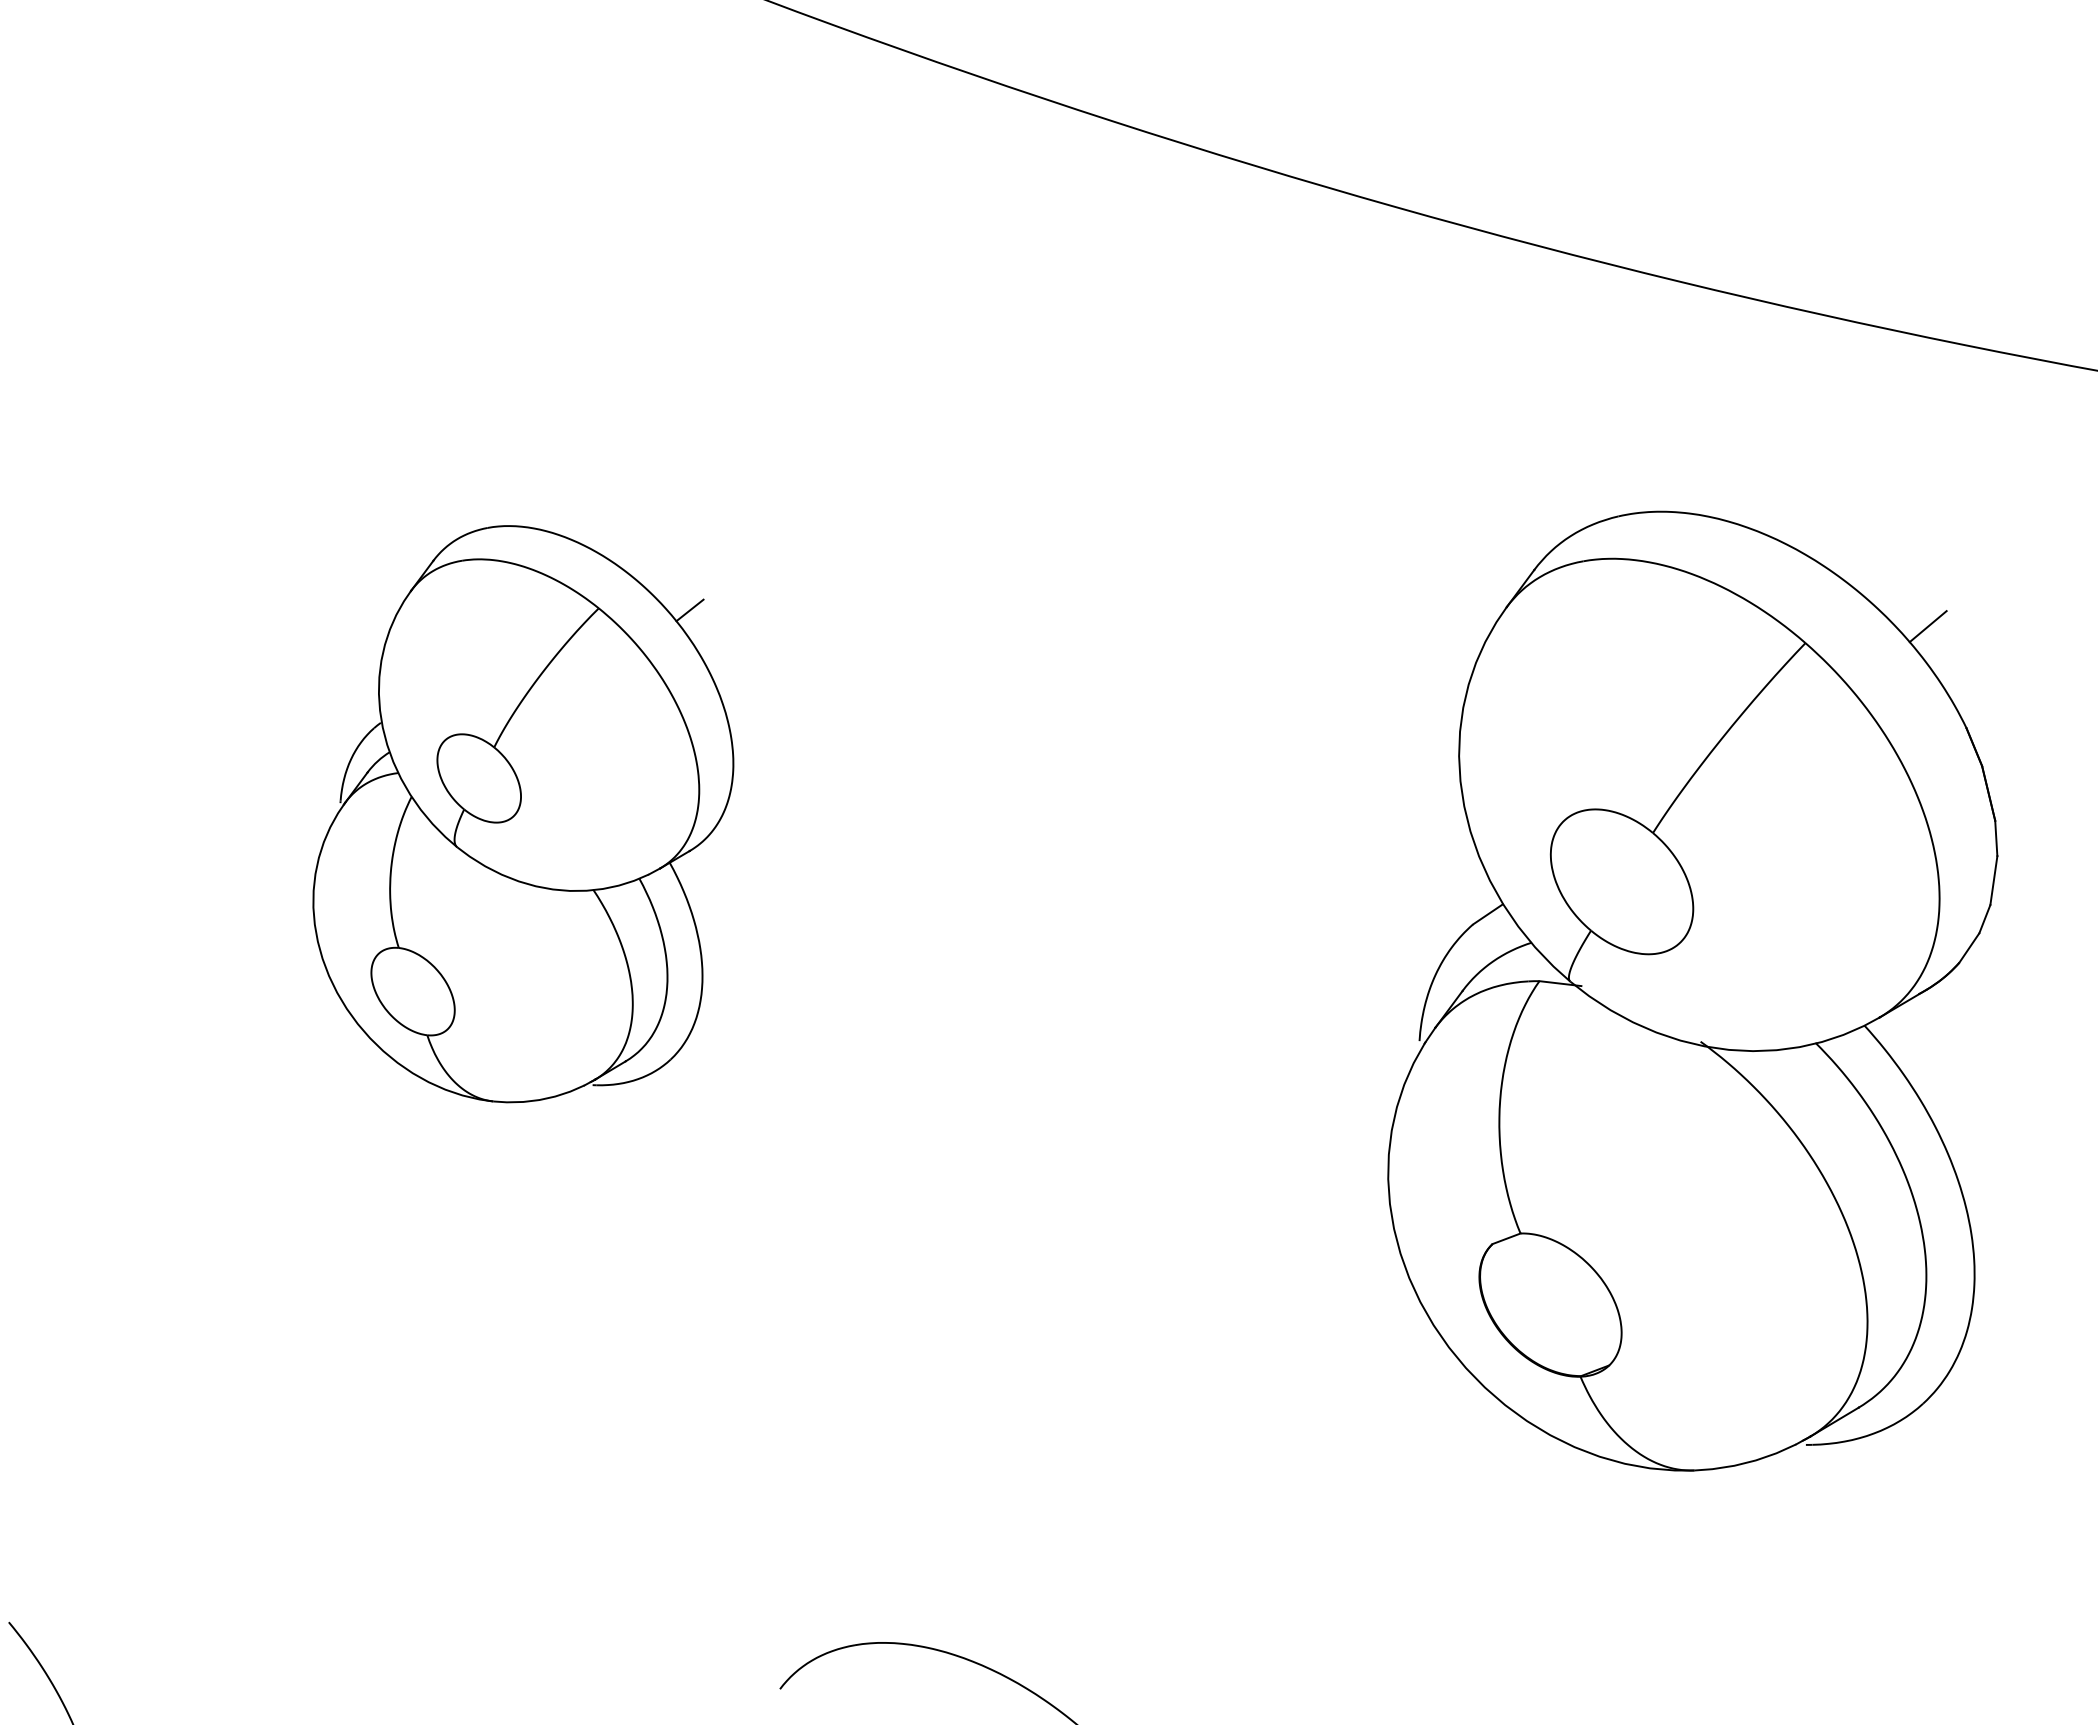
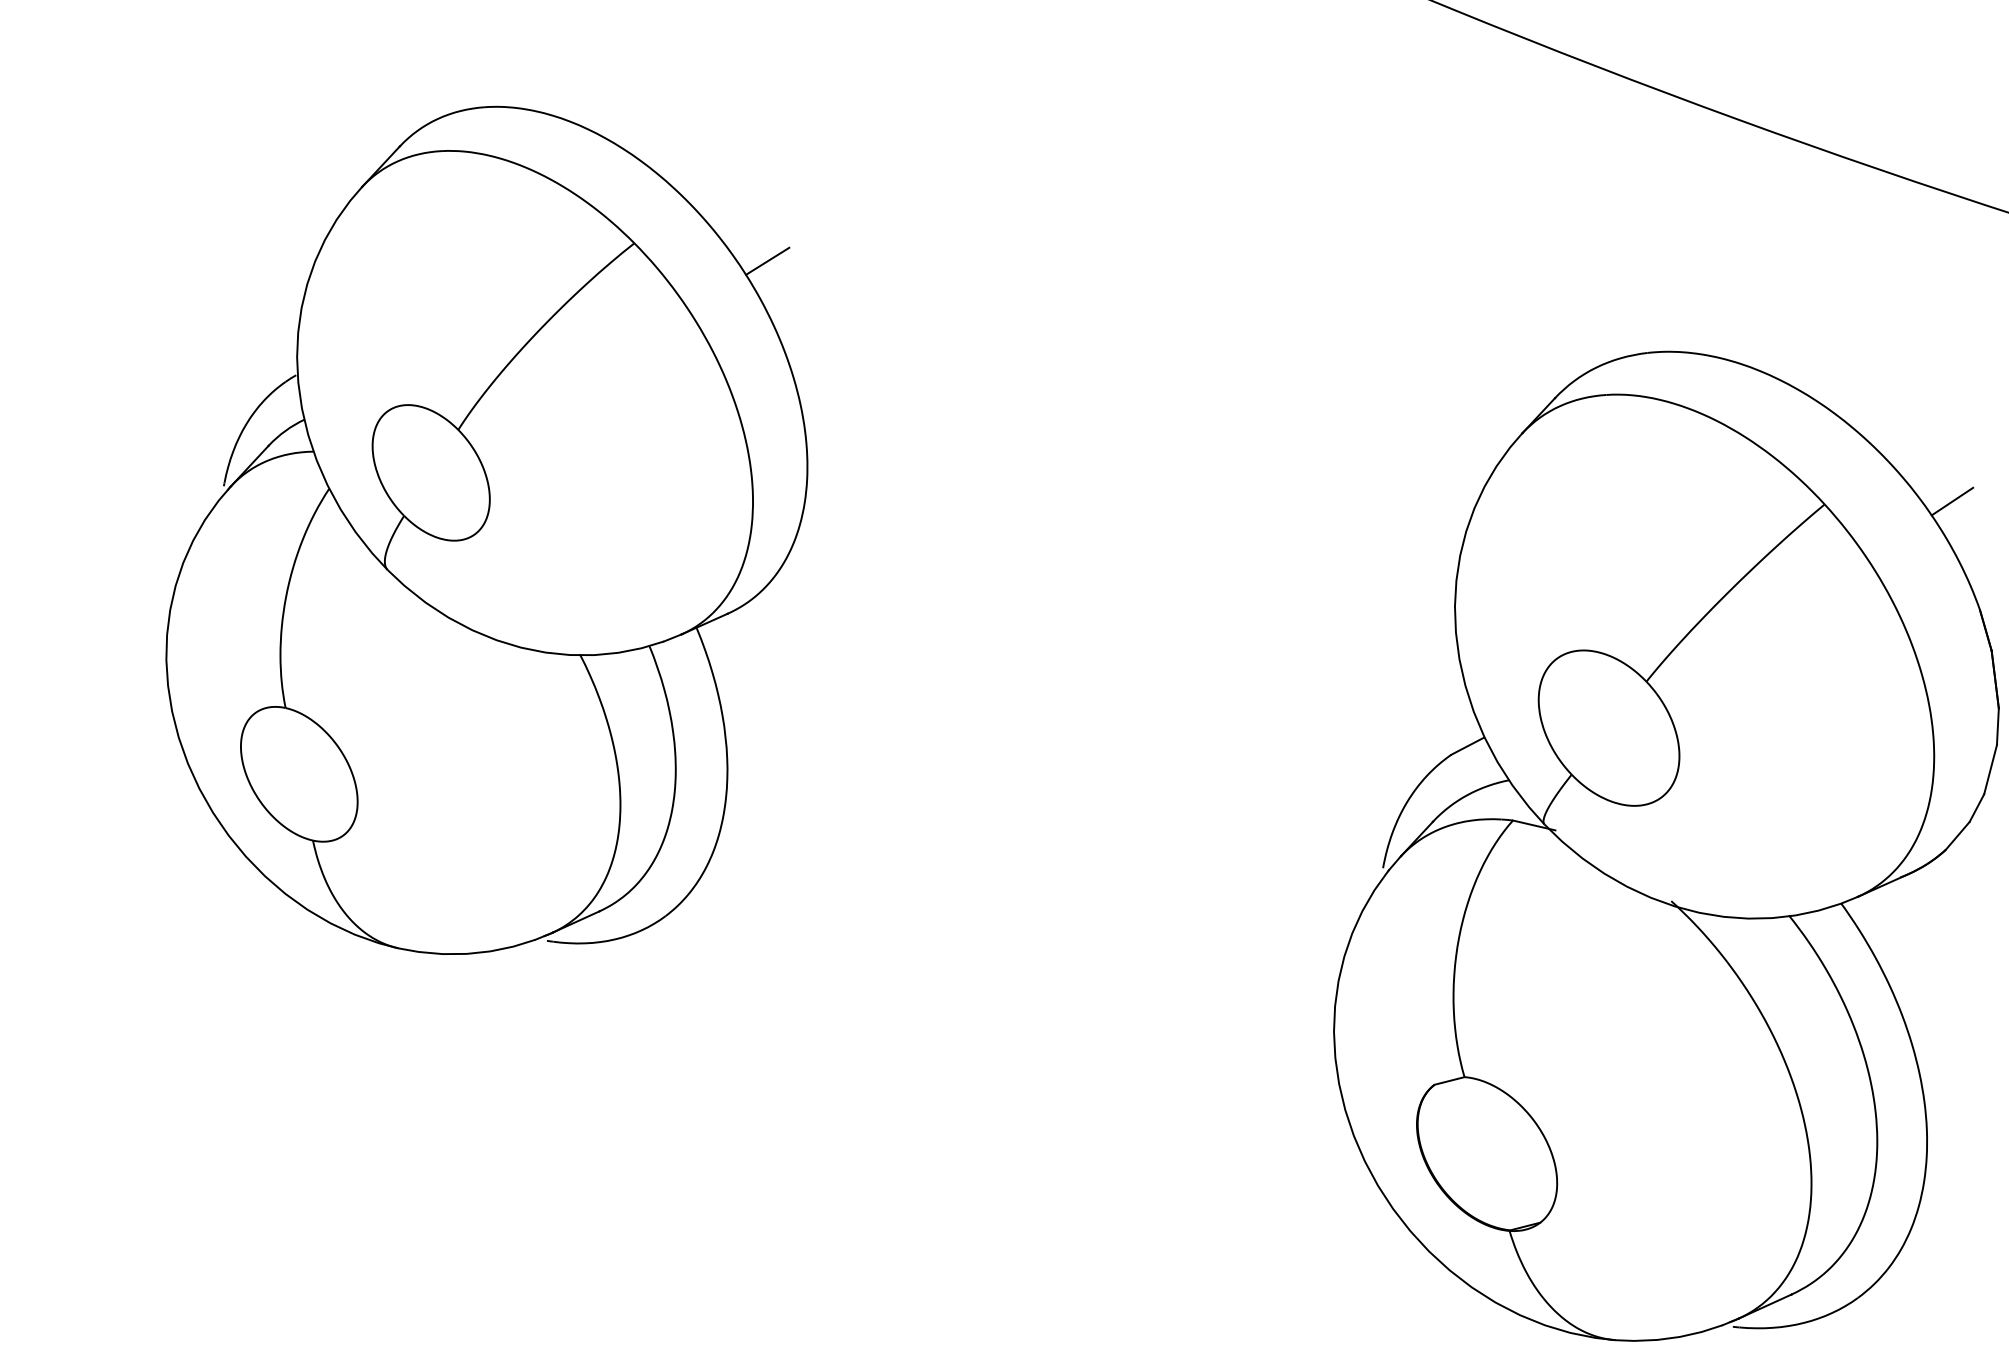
part: (523, 813) -> (490, 531), size x1.43

